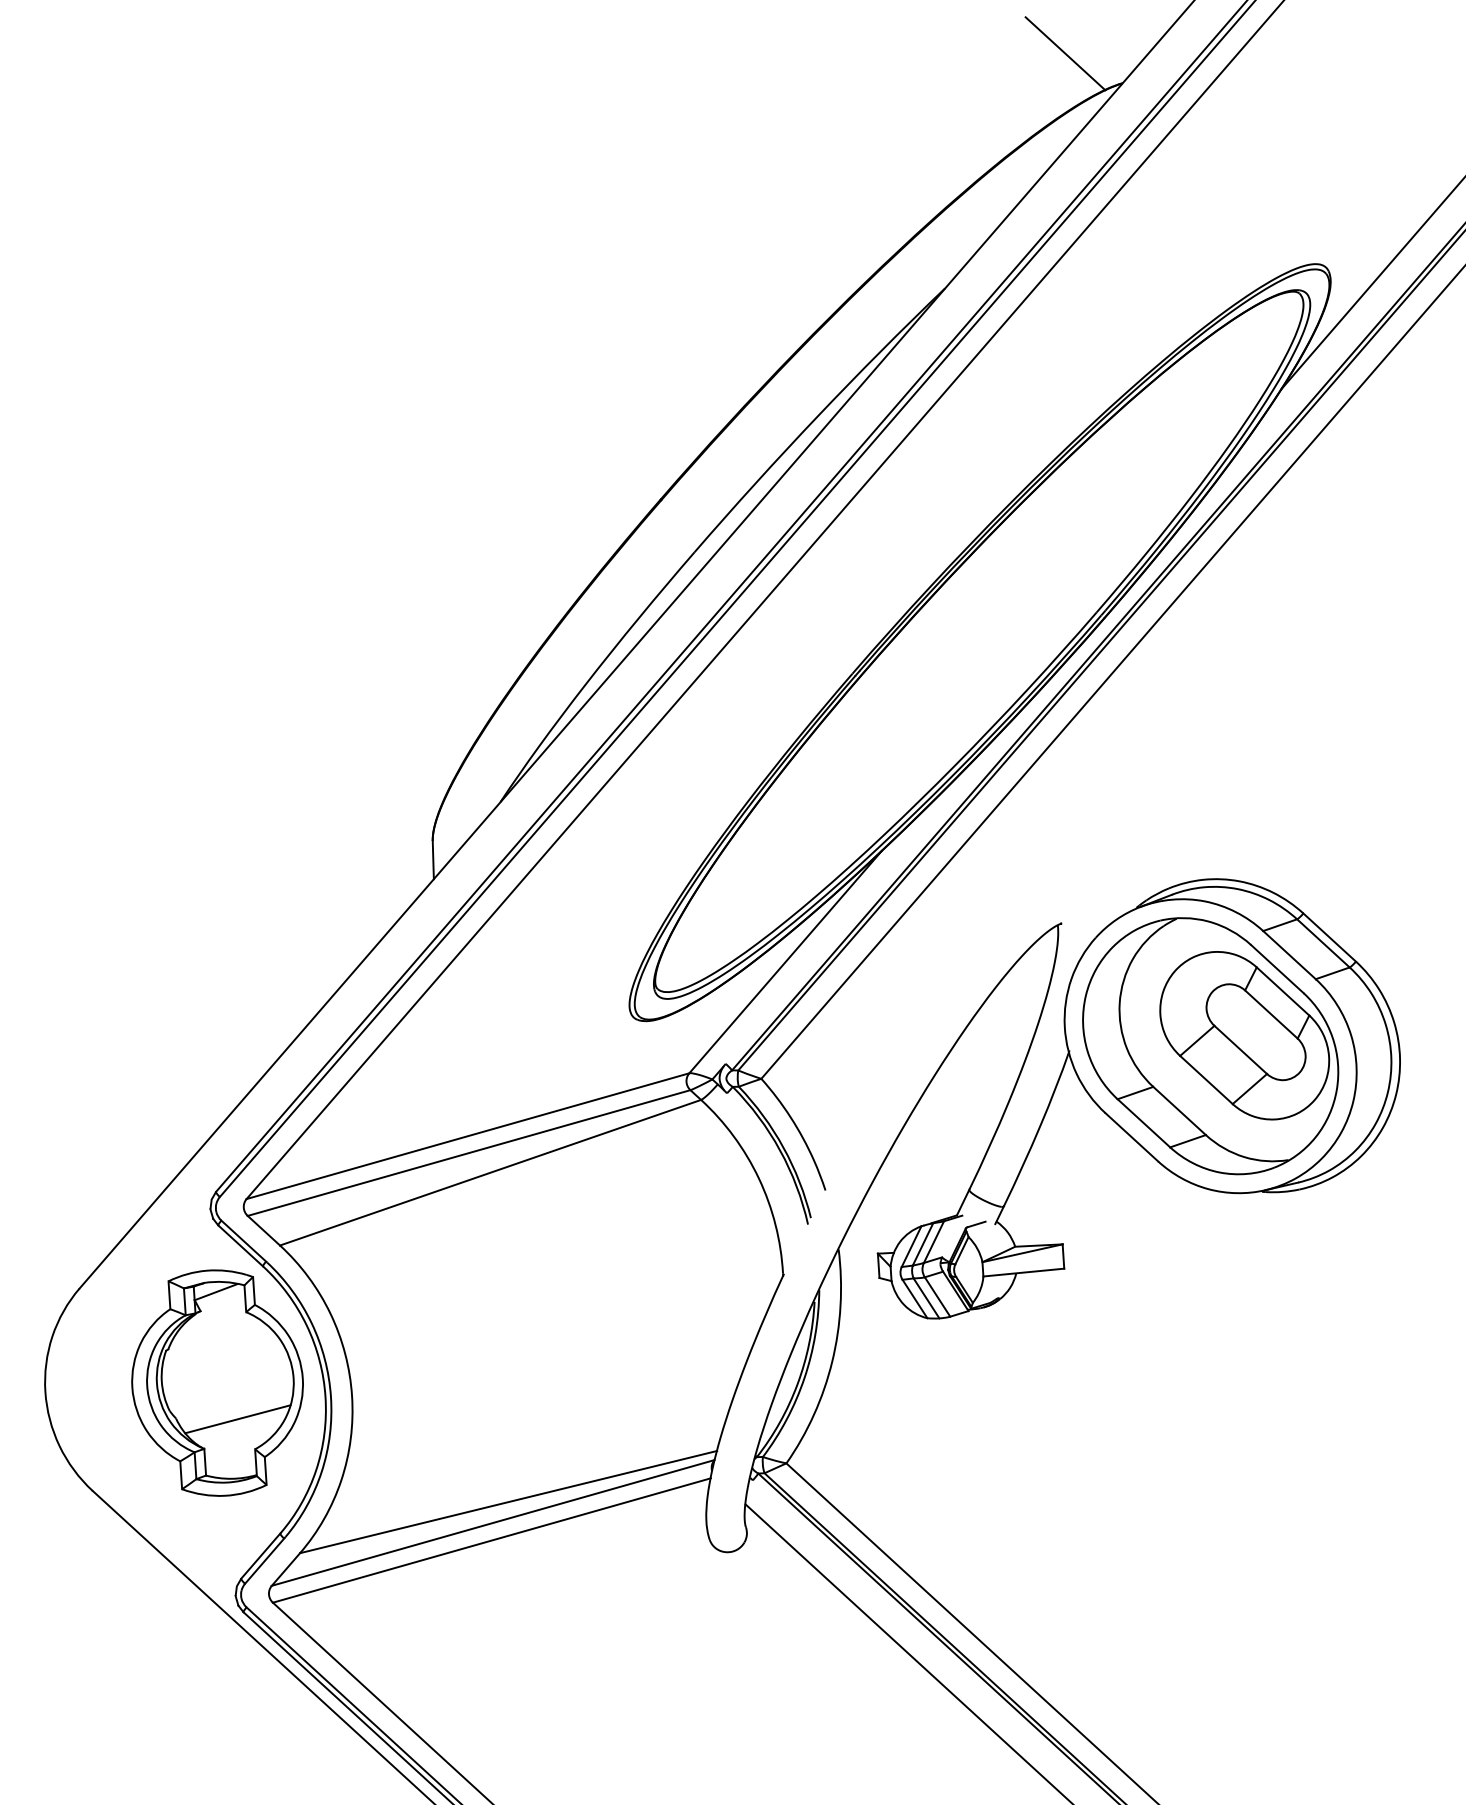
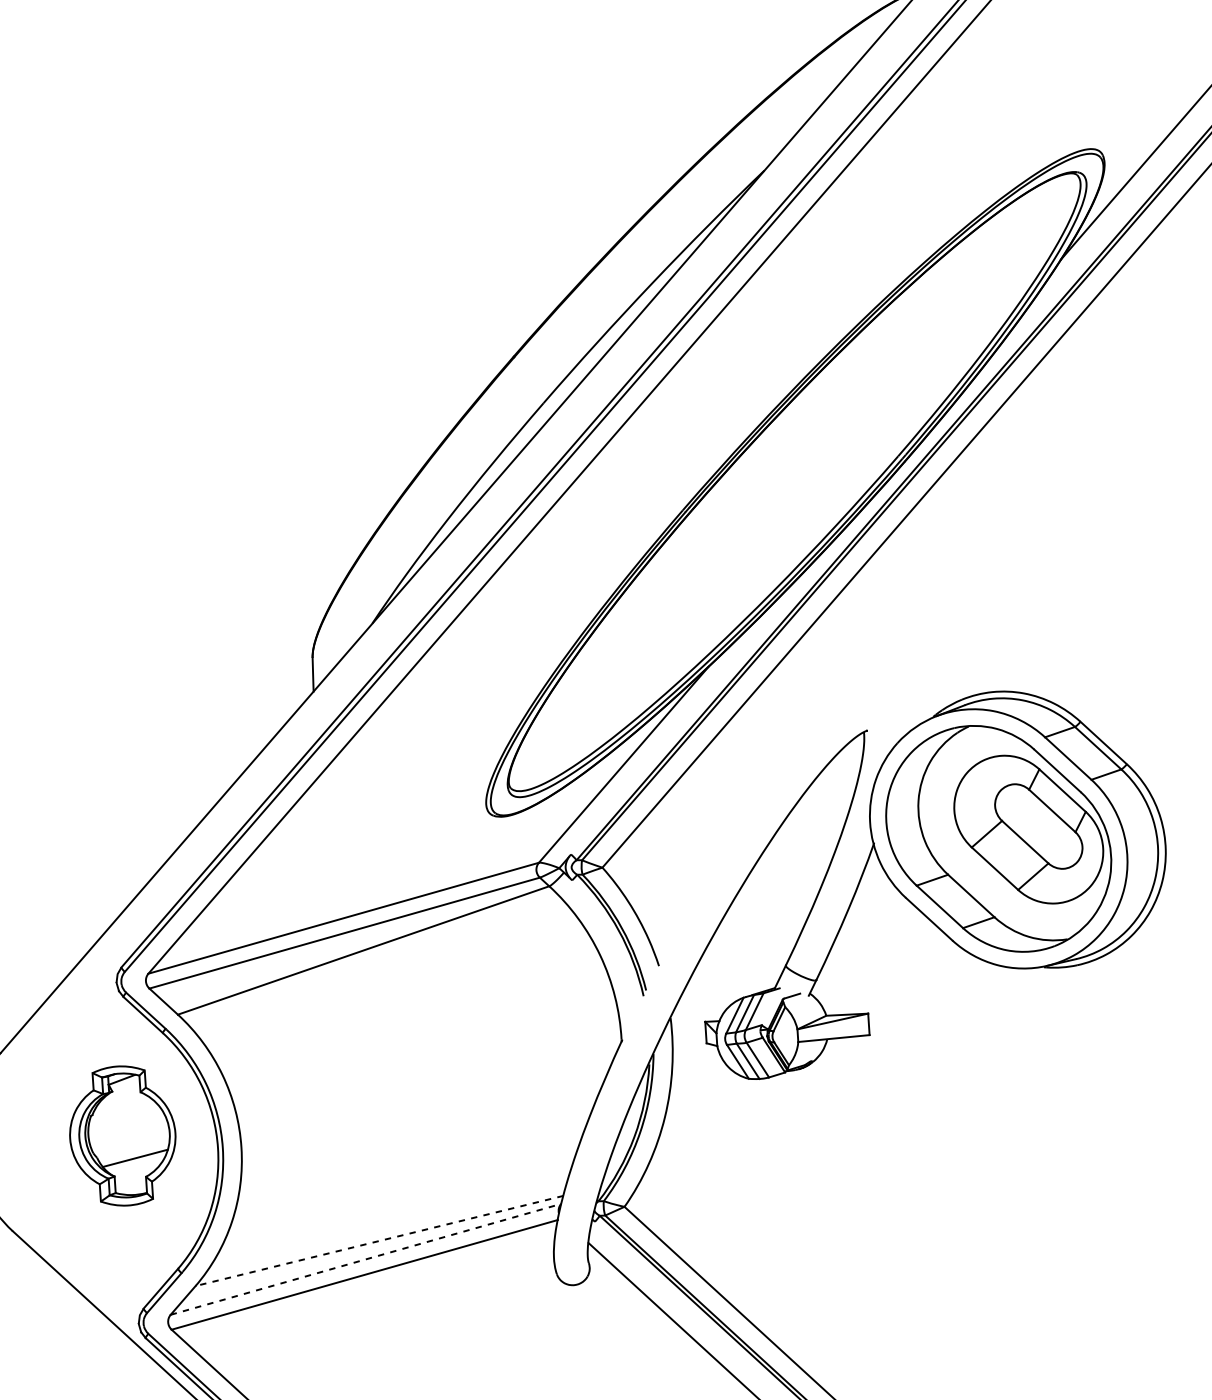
part: (217, 1382) -> (122, 1135), size x0.7
line: (508, 1502) -> (379, 1241), solid -> dashed
line: (493, 1522) -> (366, 1258), solid -> dashed

